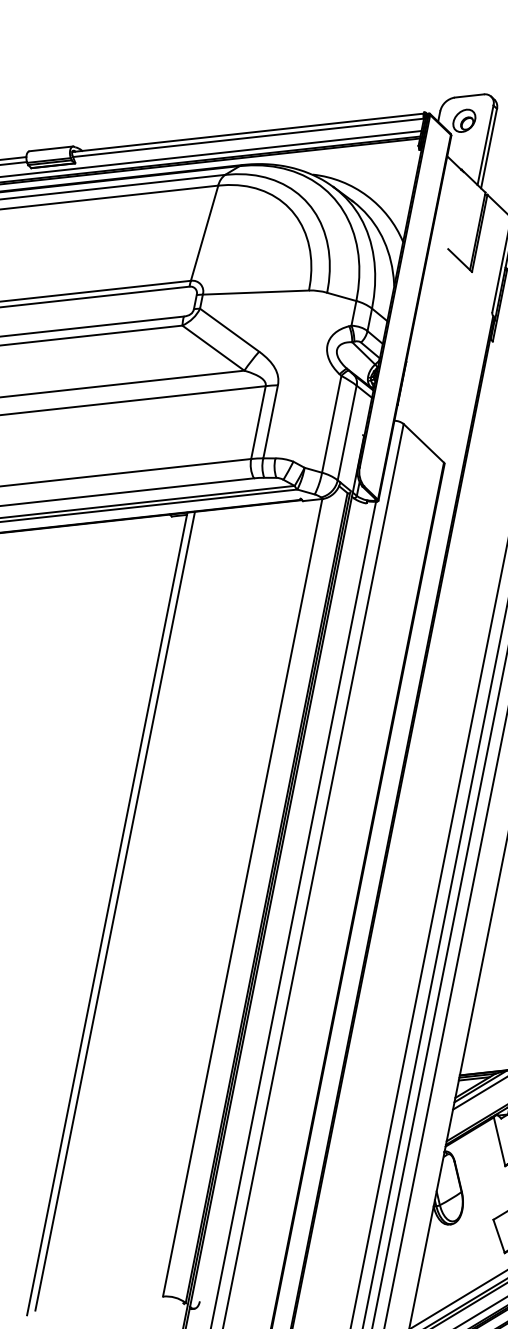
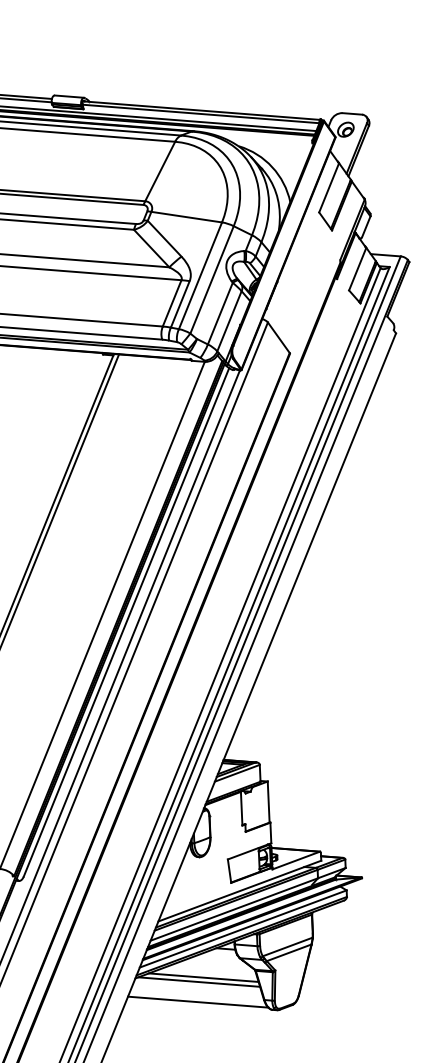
line: (456, 209) -> (329, 187), added
line: (292, 374) -> (200, 275), added
line: (309, 376) -> (211, 279), added
line: (279, 901) -> (126, 622), added

